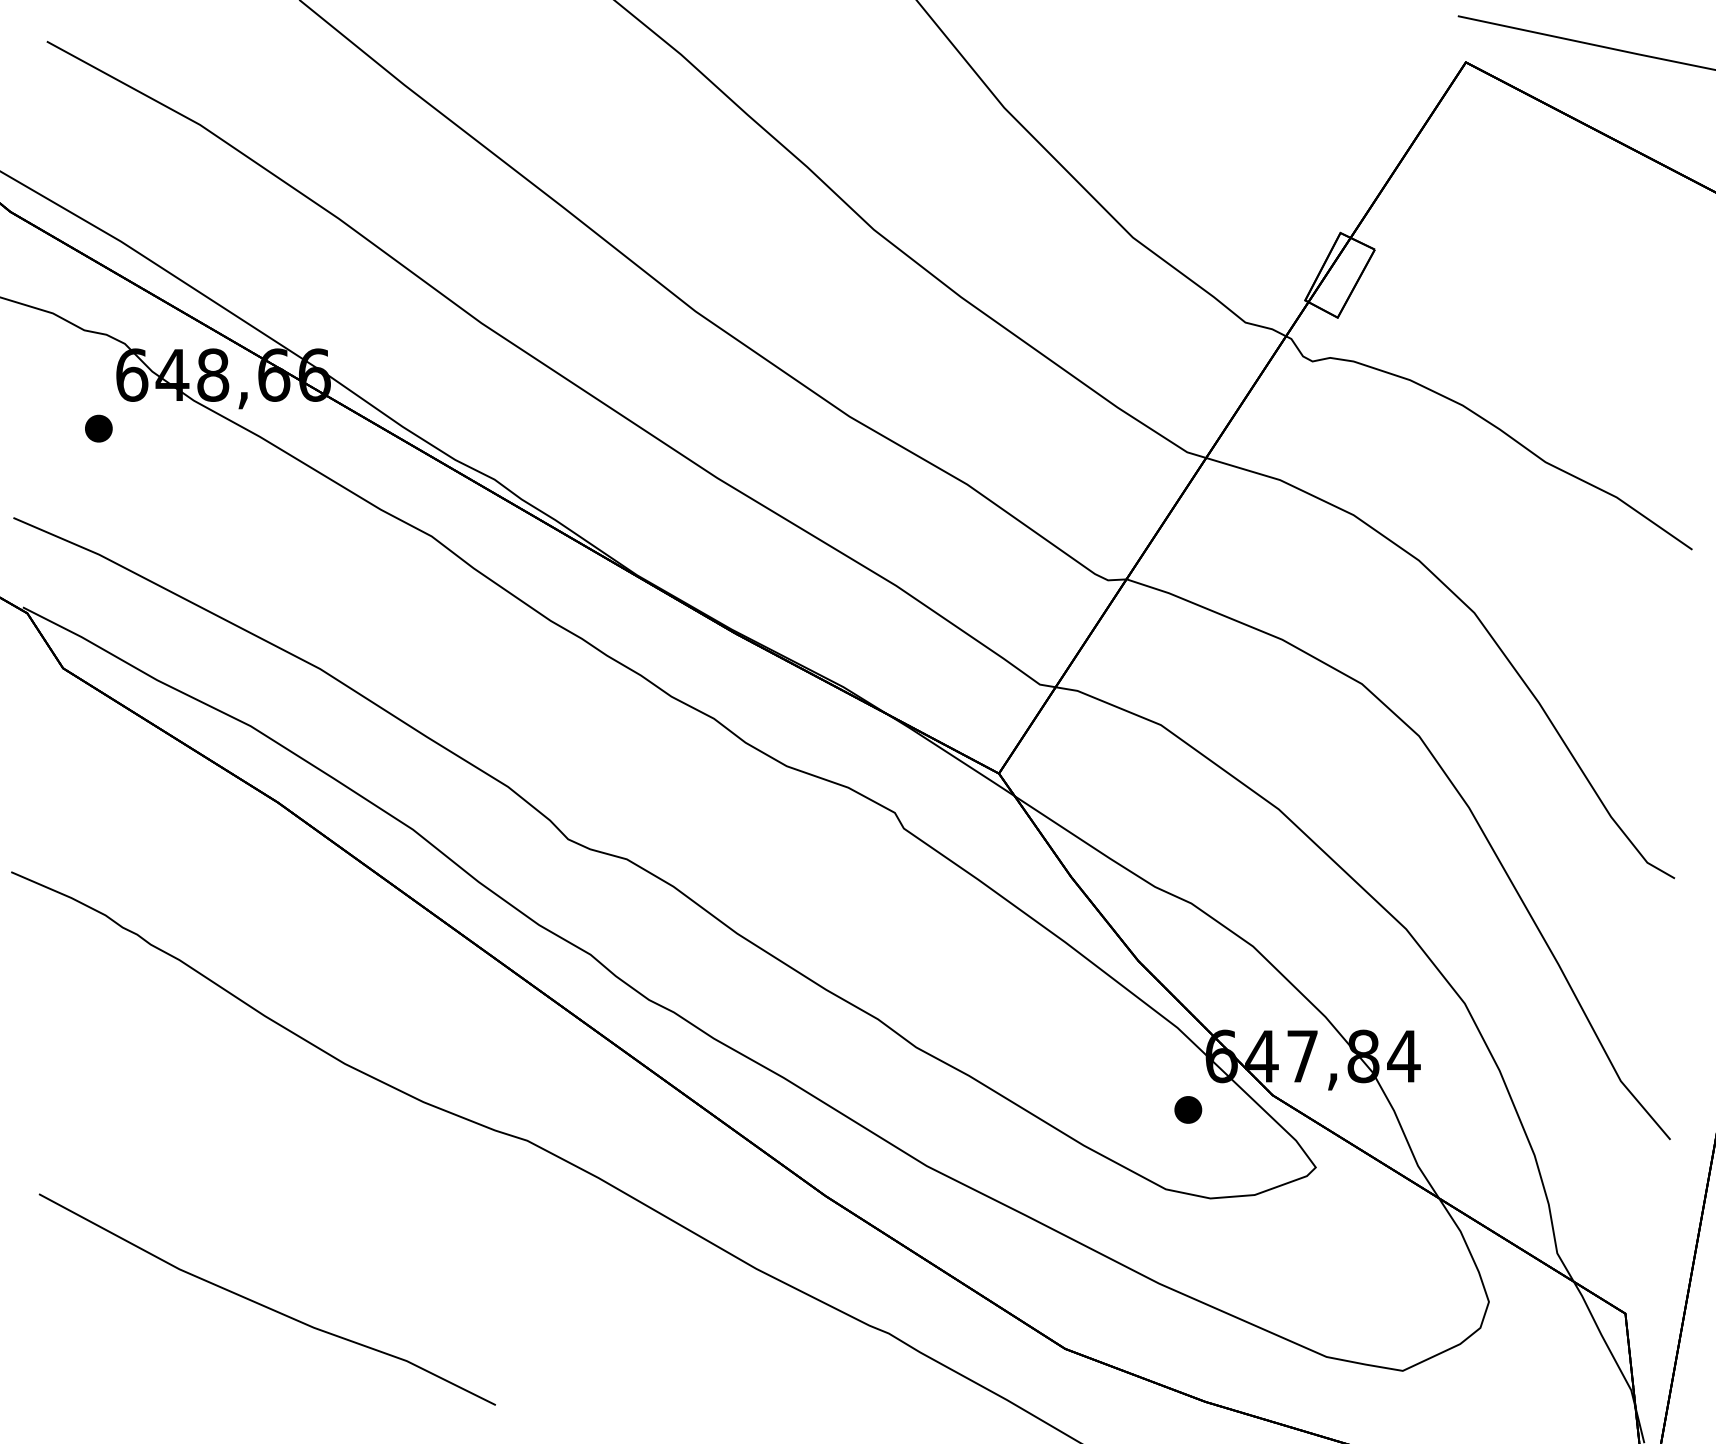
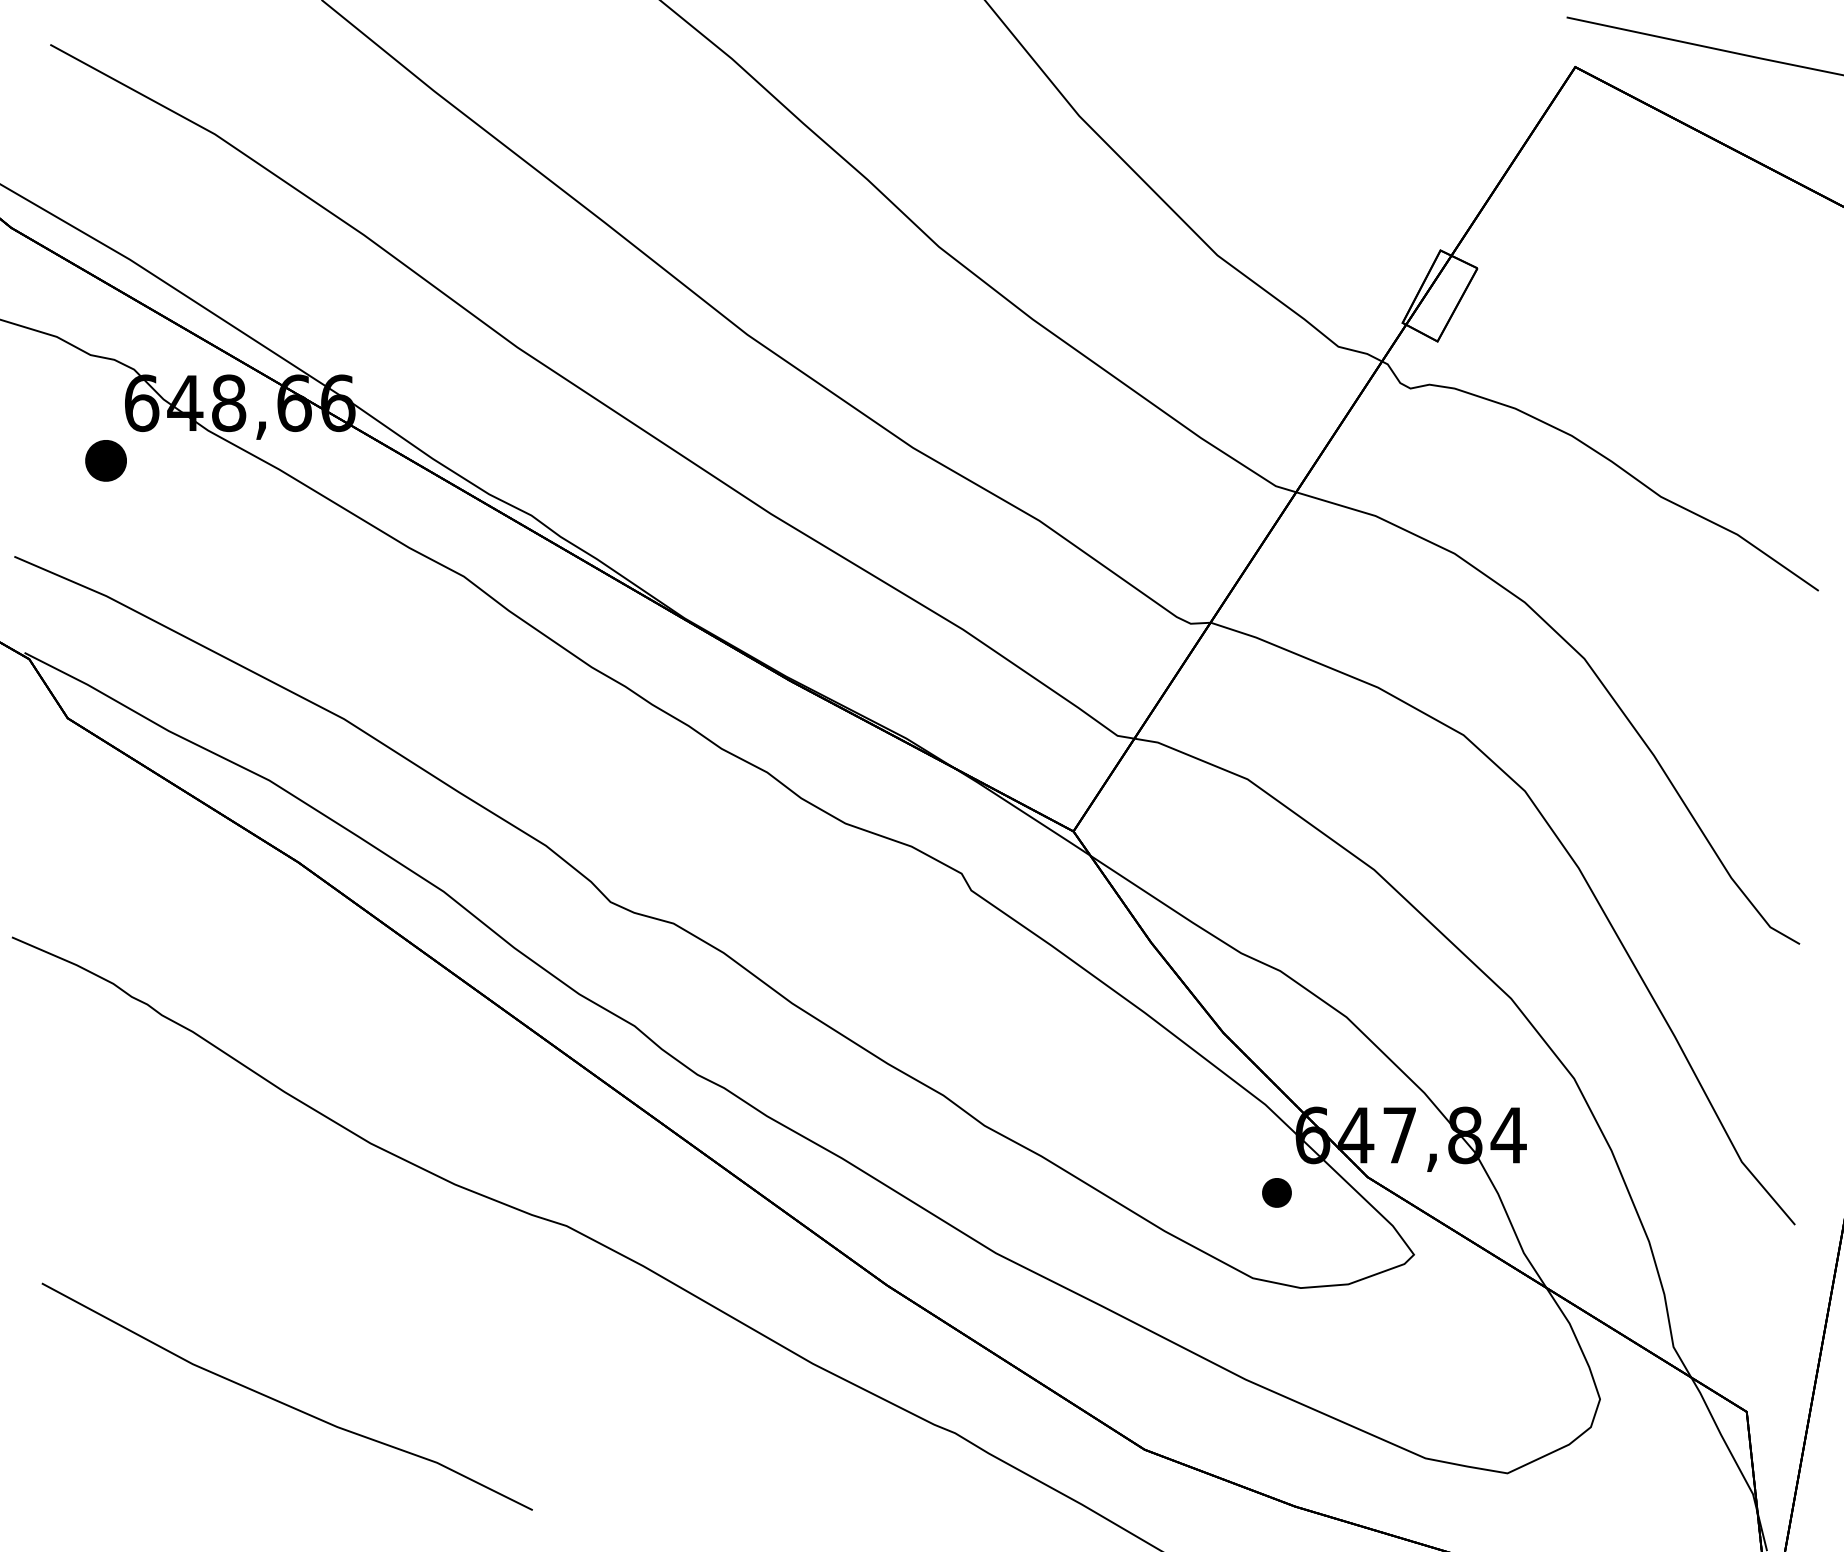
part: (98, 428) -> (105, 460), size x1.4

